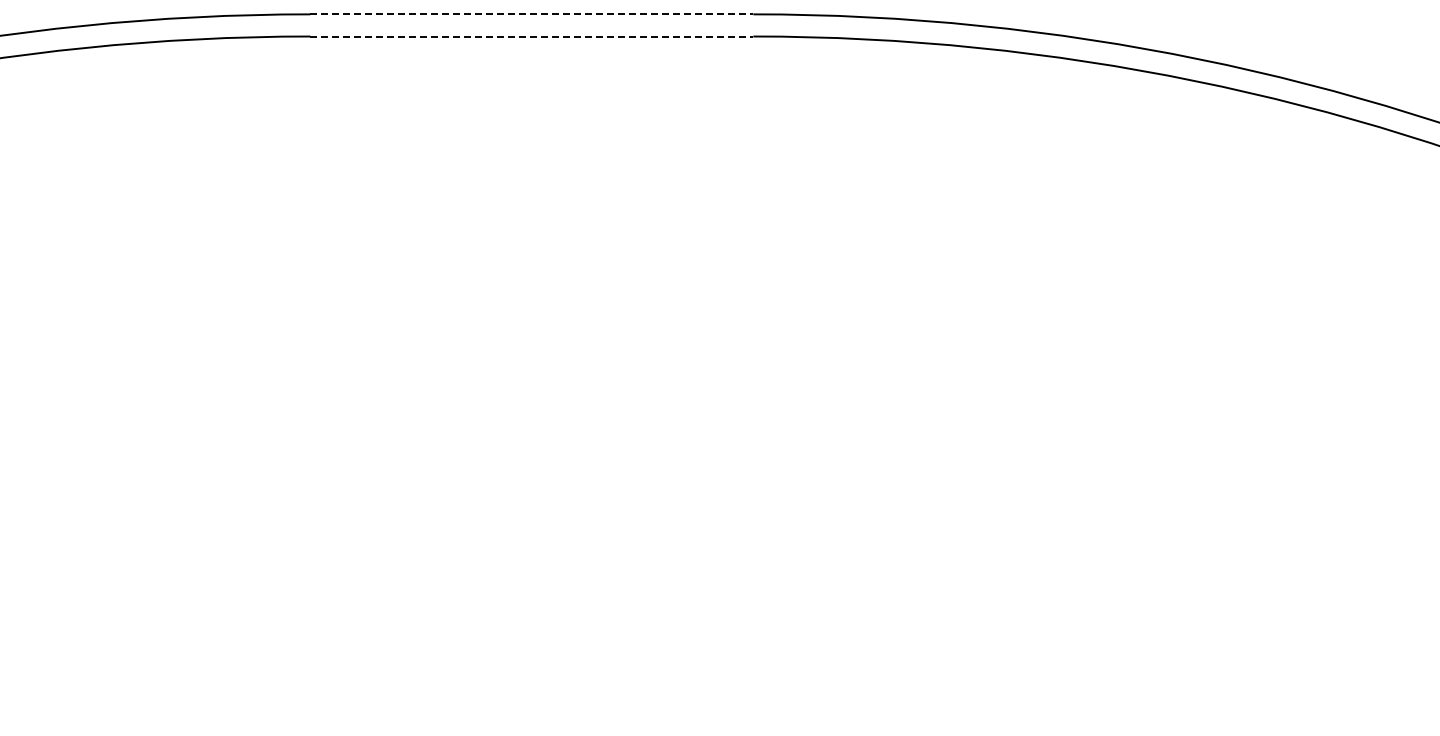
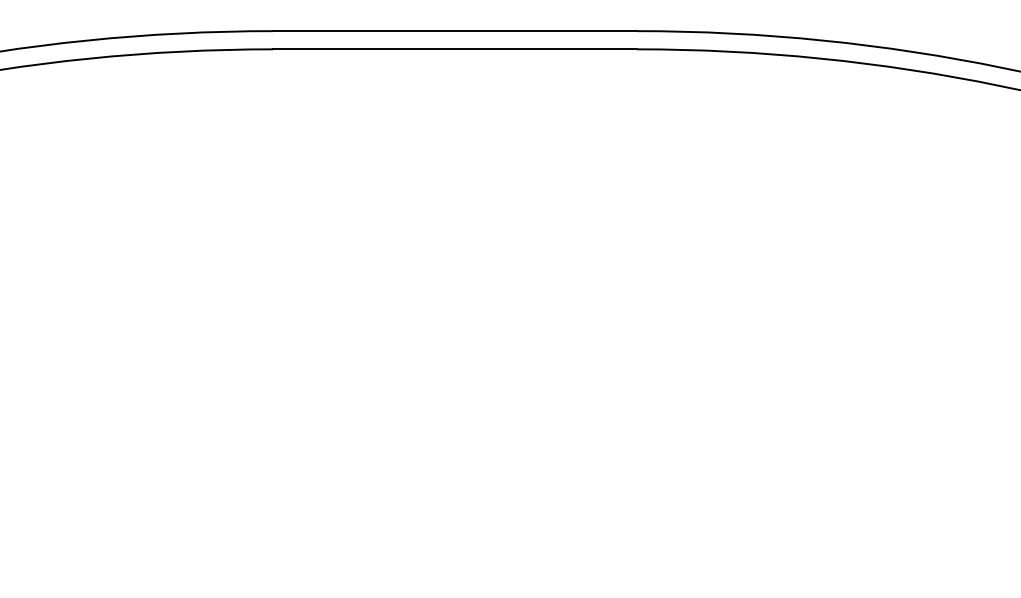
line: (532, 14) -> (455, 31), dashed -> solid
line: (532, 36) -> (455, 49), dashed -> solid

